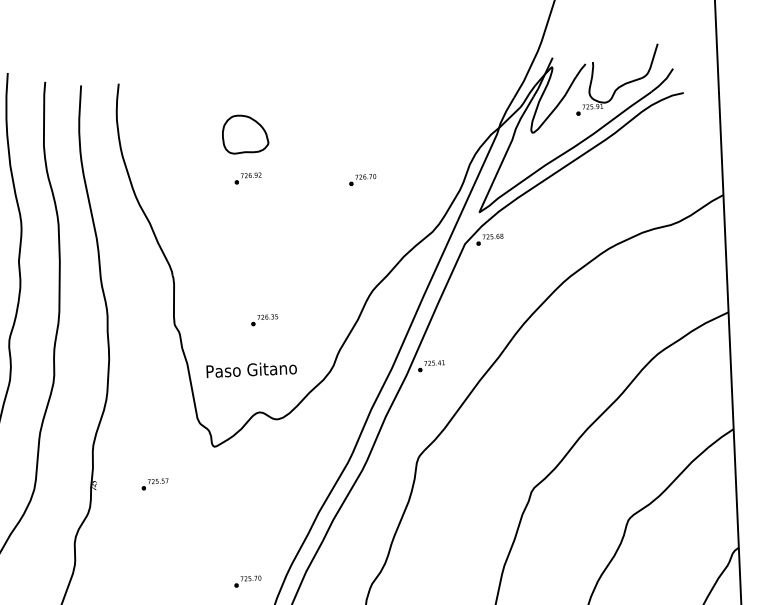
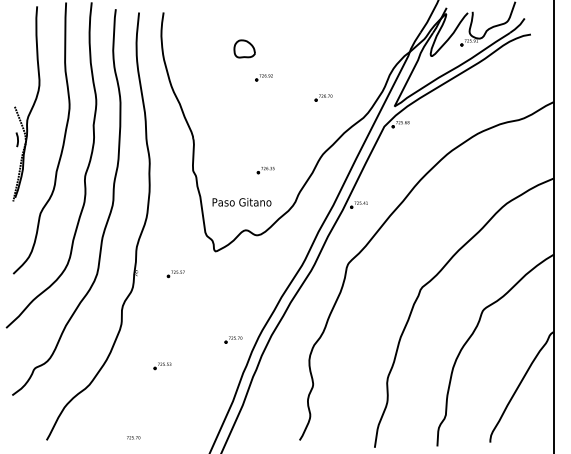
part: (245, 133) -> (244, 48), size x0.7
part: (247, 178) -> (263, 77), moved
part: (362, 179) -> (323, 97), moved
part: (264, 320) -> (265, 170), moved

